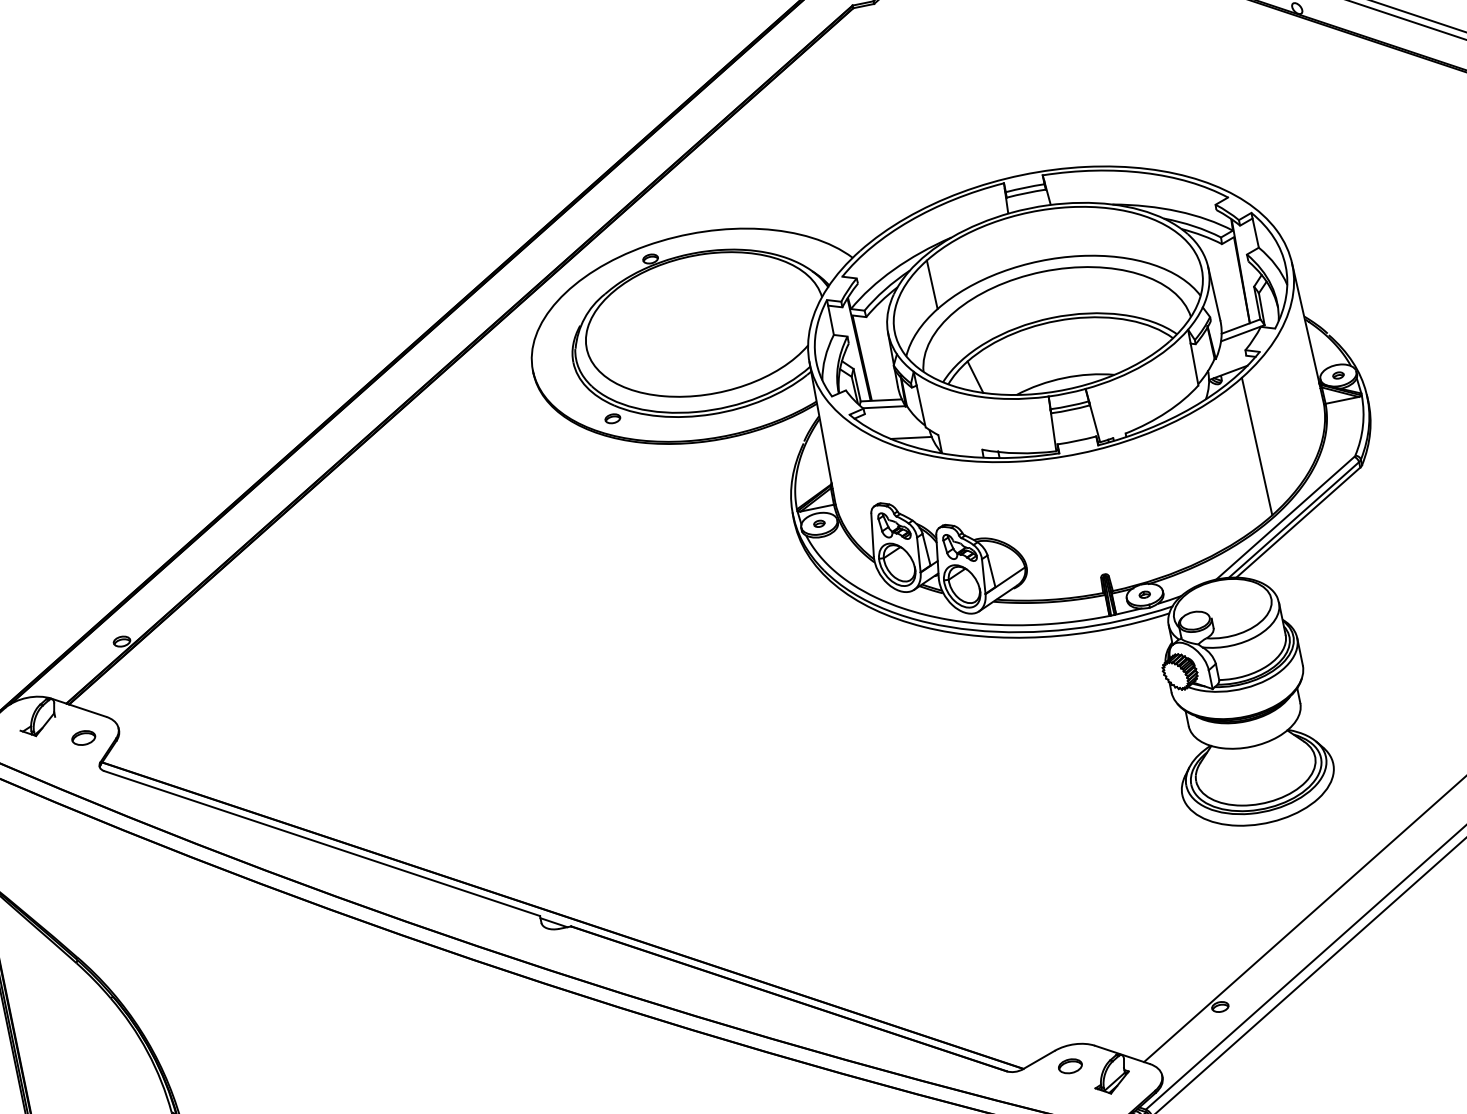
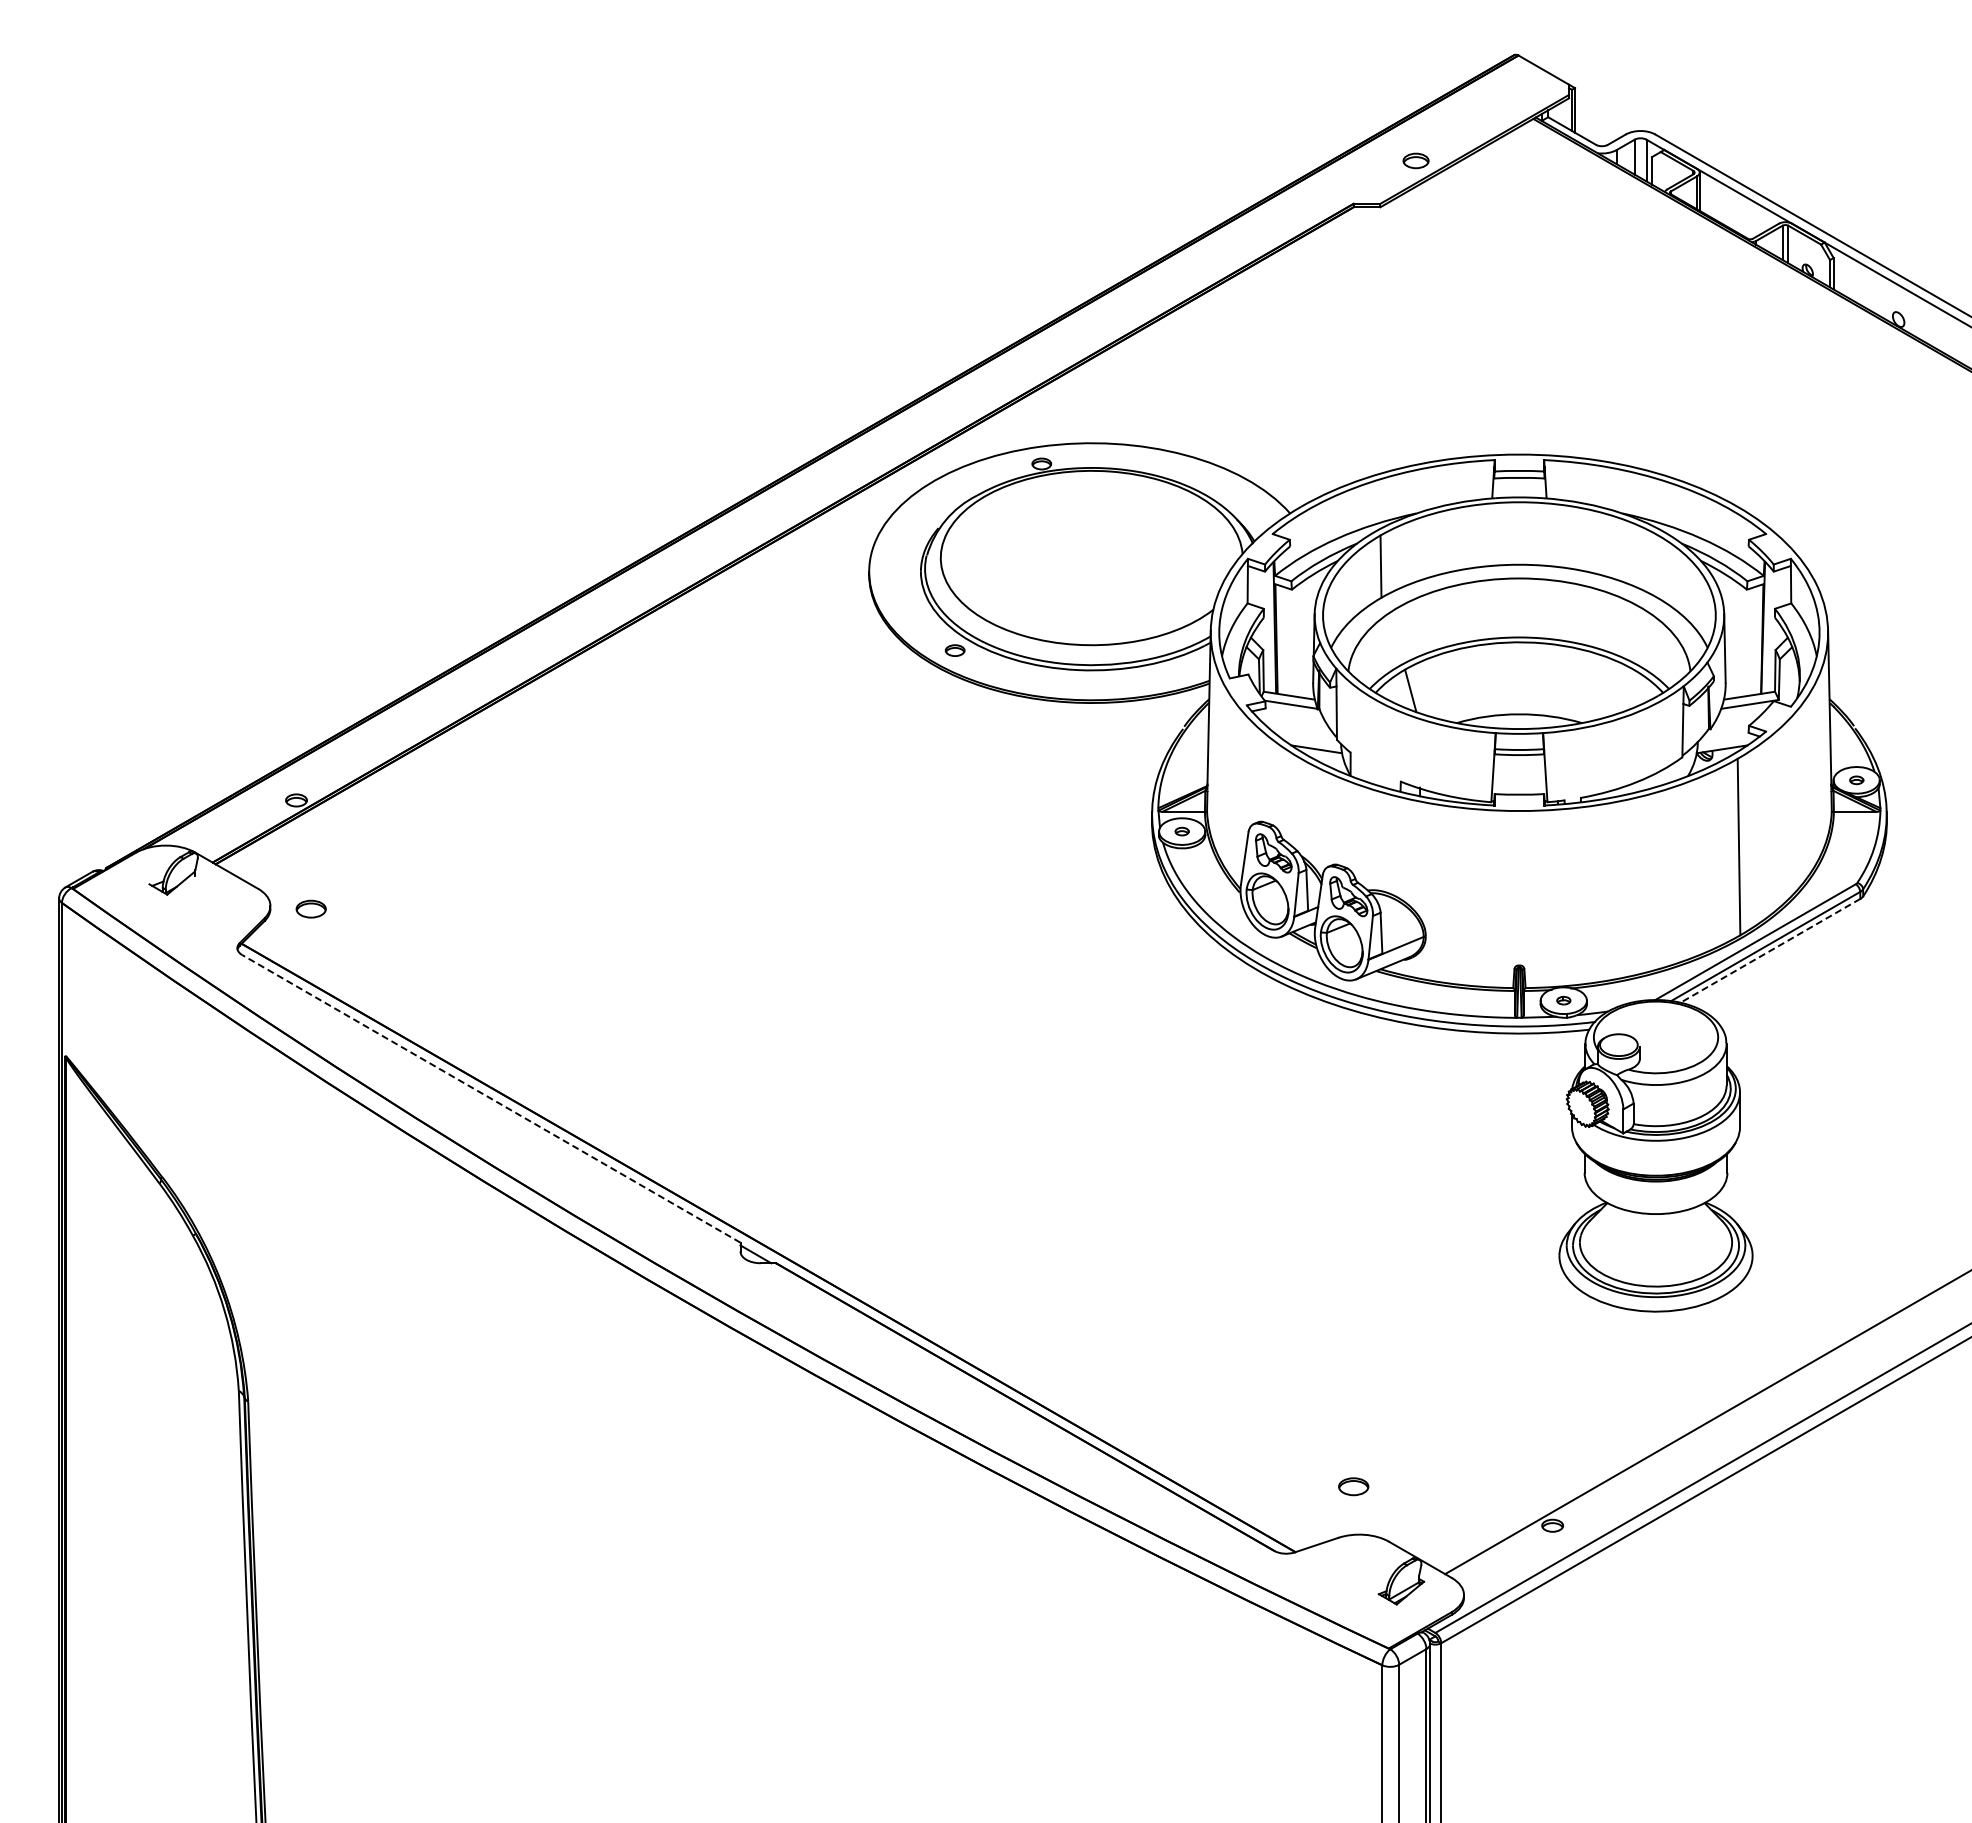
line: (1298, 522) -> (1770, 950), solid -> dashed
part: (83, 737) -> (310, 908), moved
line: (322, 843) -> (491, 1098), solid -> dashed
part: (1070, 1066) -> (1353, 1486), moved

